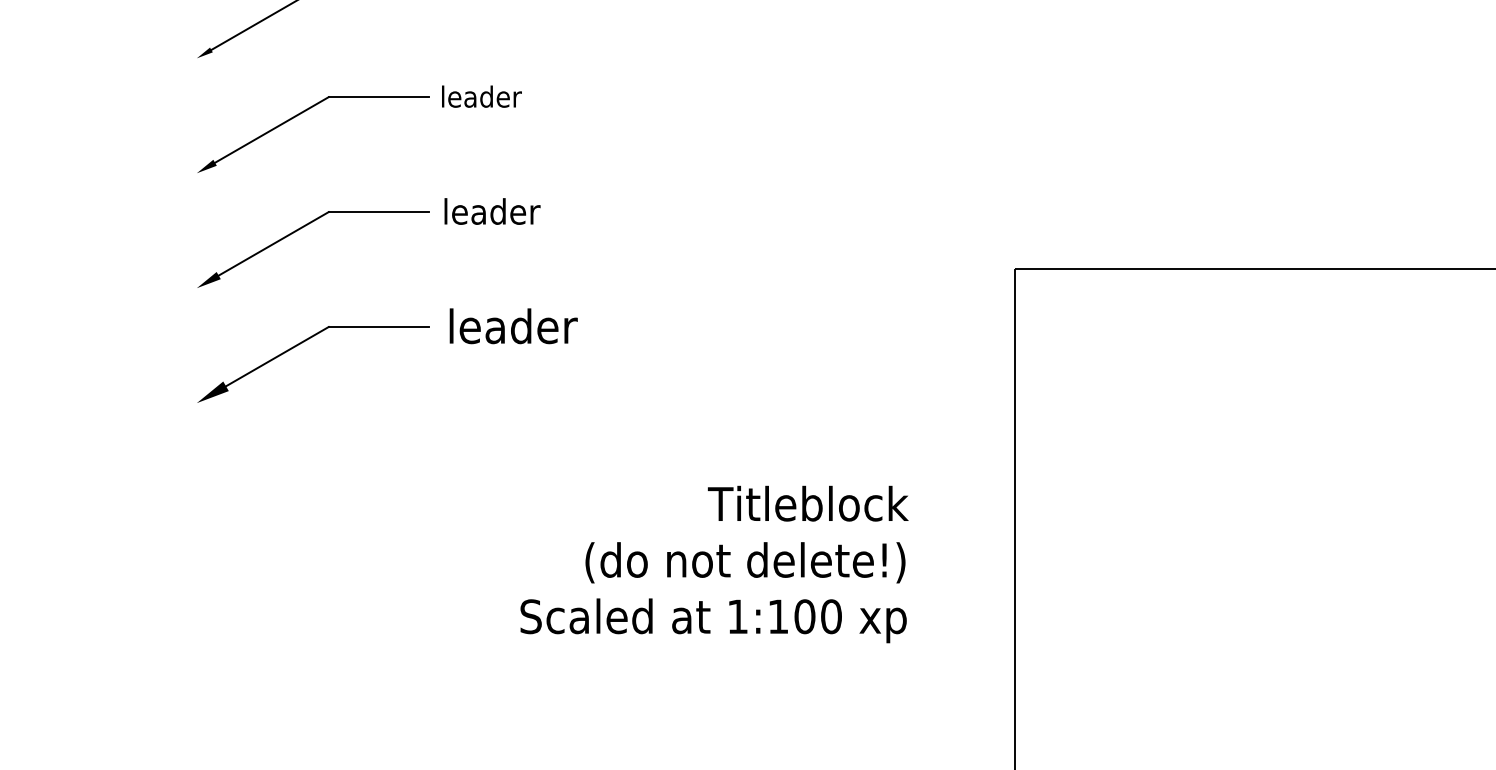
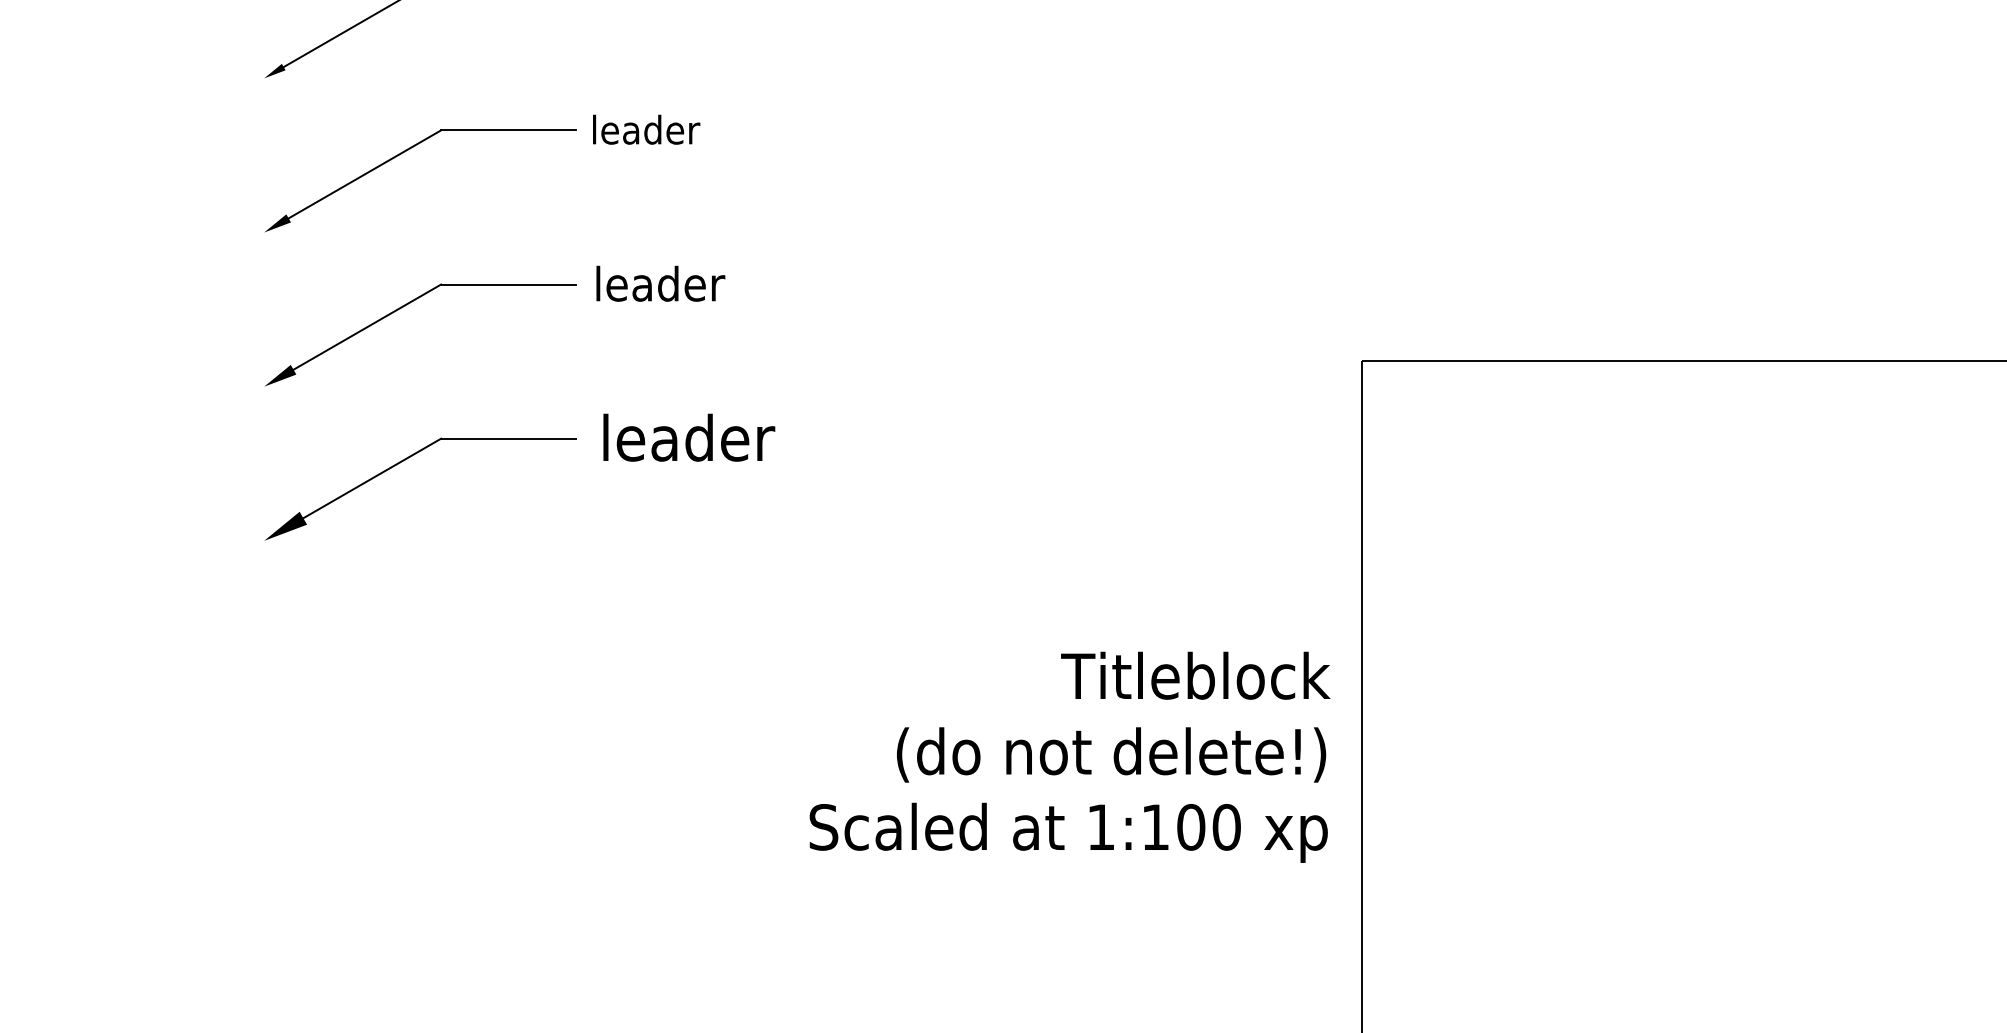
text: (714, 564) -> (1069, 757), moved

